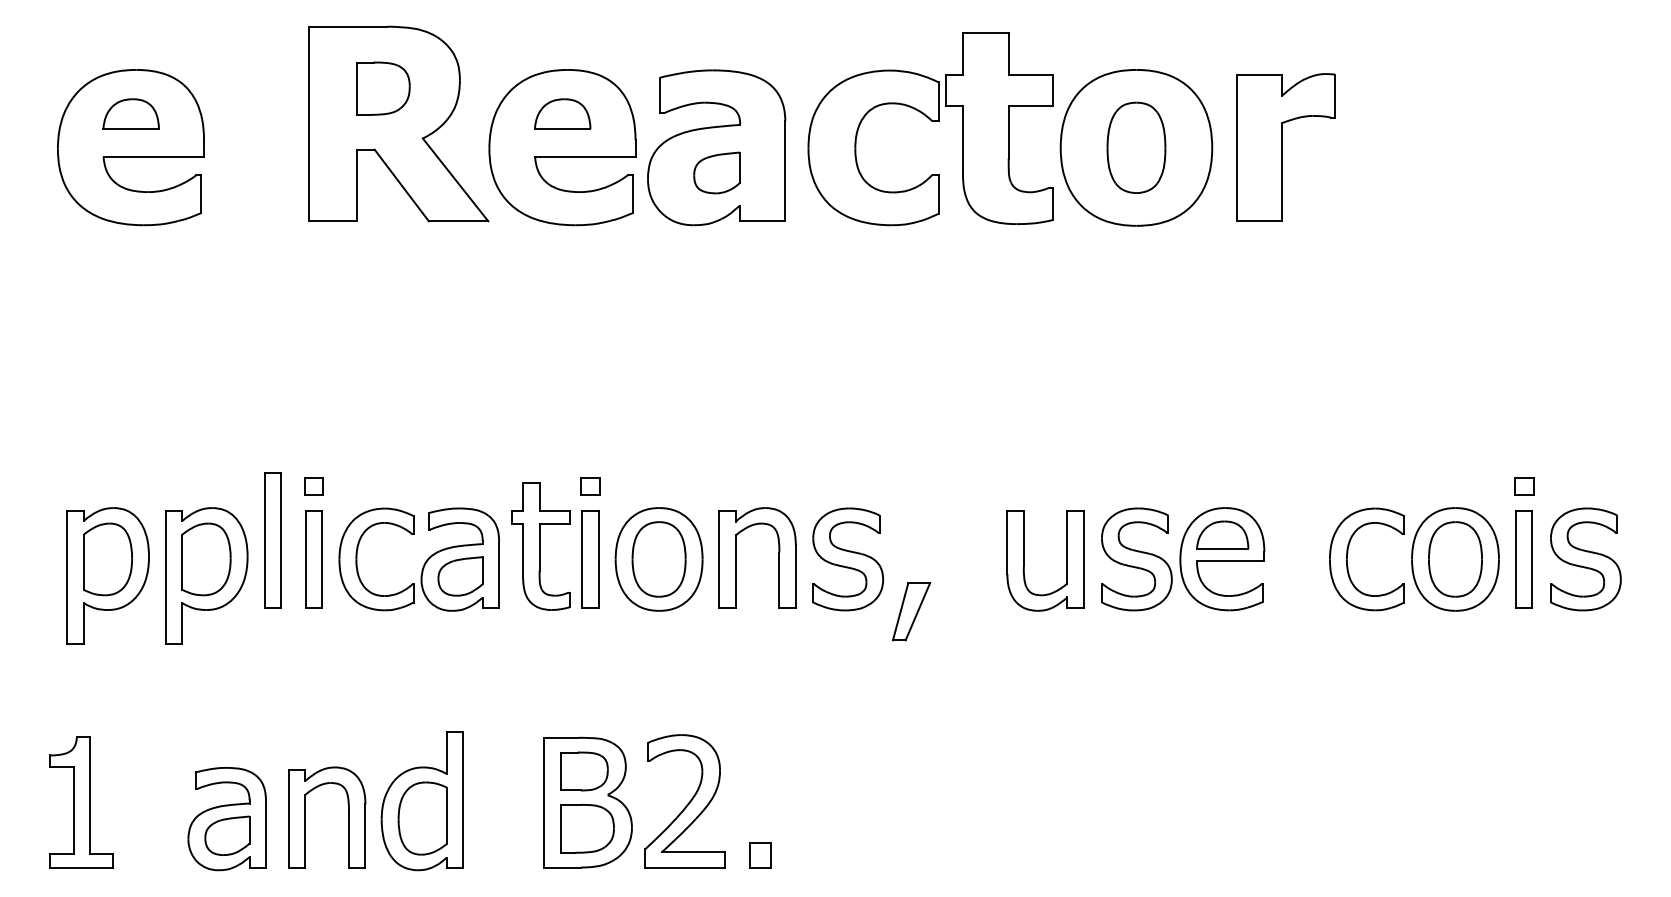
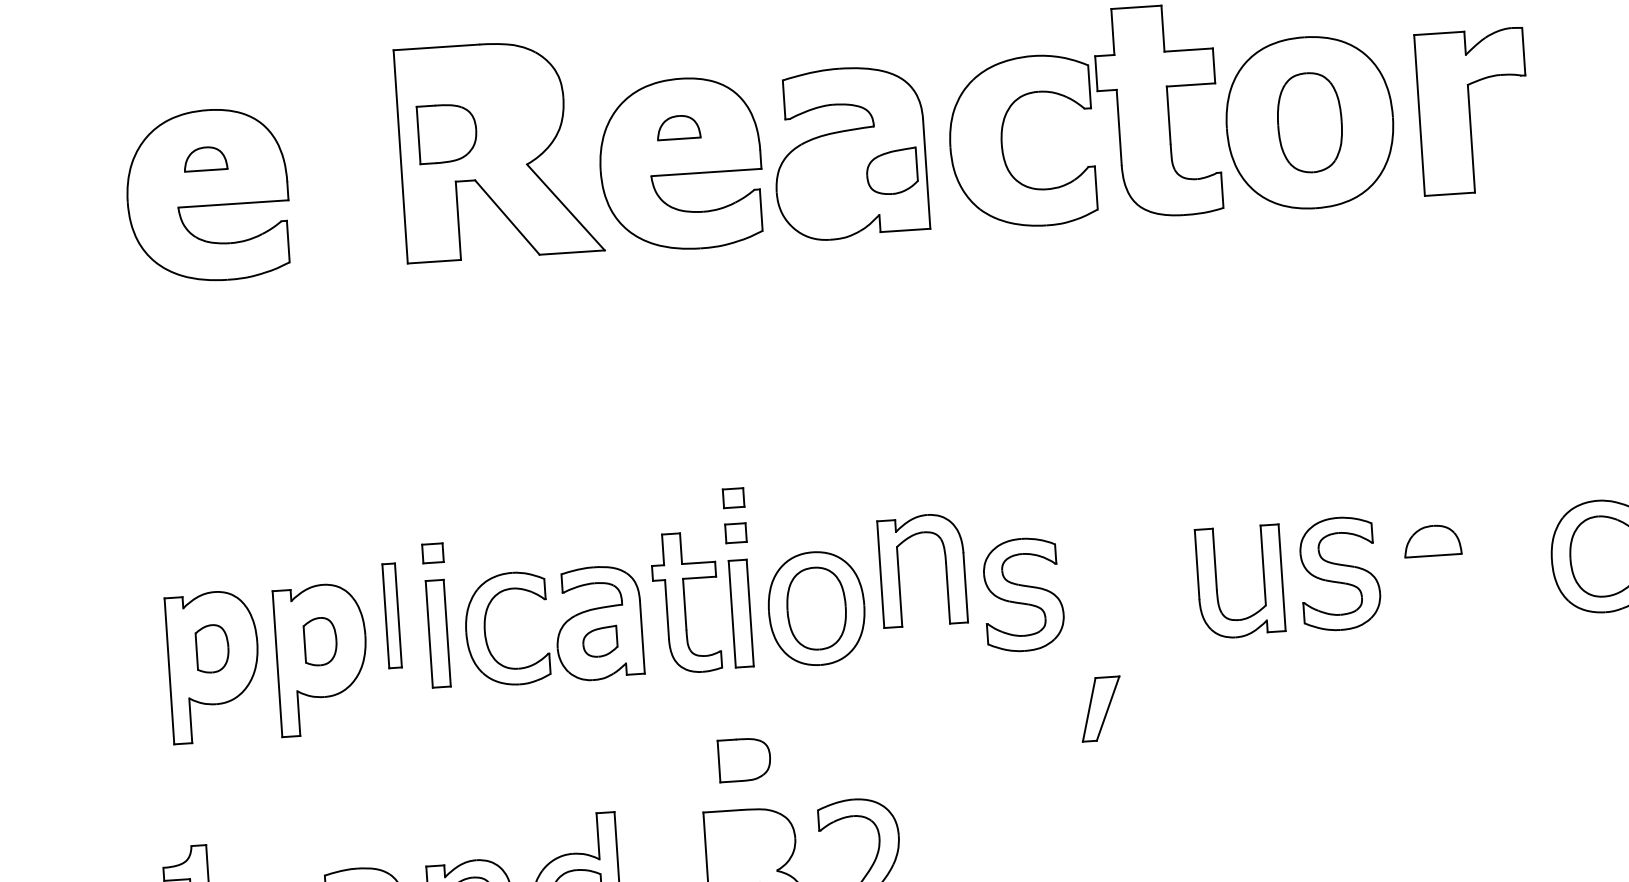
part: (383, 88) -> (447, 133), moved
part: (130, 113) -> (204, 158), size x0.7
part: (562, 113) -> (678, 126), size x0.7
part: (716, 172) -> (891, 171), moved
part: (590, 454) -> (733, 498), added
part: (272, 540) -> (391, 616), size x0.7
part: (736, 557) -> (899, 571), moved
part: (107, 559) -> (212, 648), size x0.6
part: (206, 559) -> (320, 641), size x0.6
part: (1222, 559) -> (1434, 567), removed
part: (460, 576) -> (600, 641), size x0.7
part: (911, 611) -> (1101, 708), moved
part: (584, 771) -> (744, 759), moved

